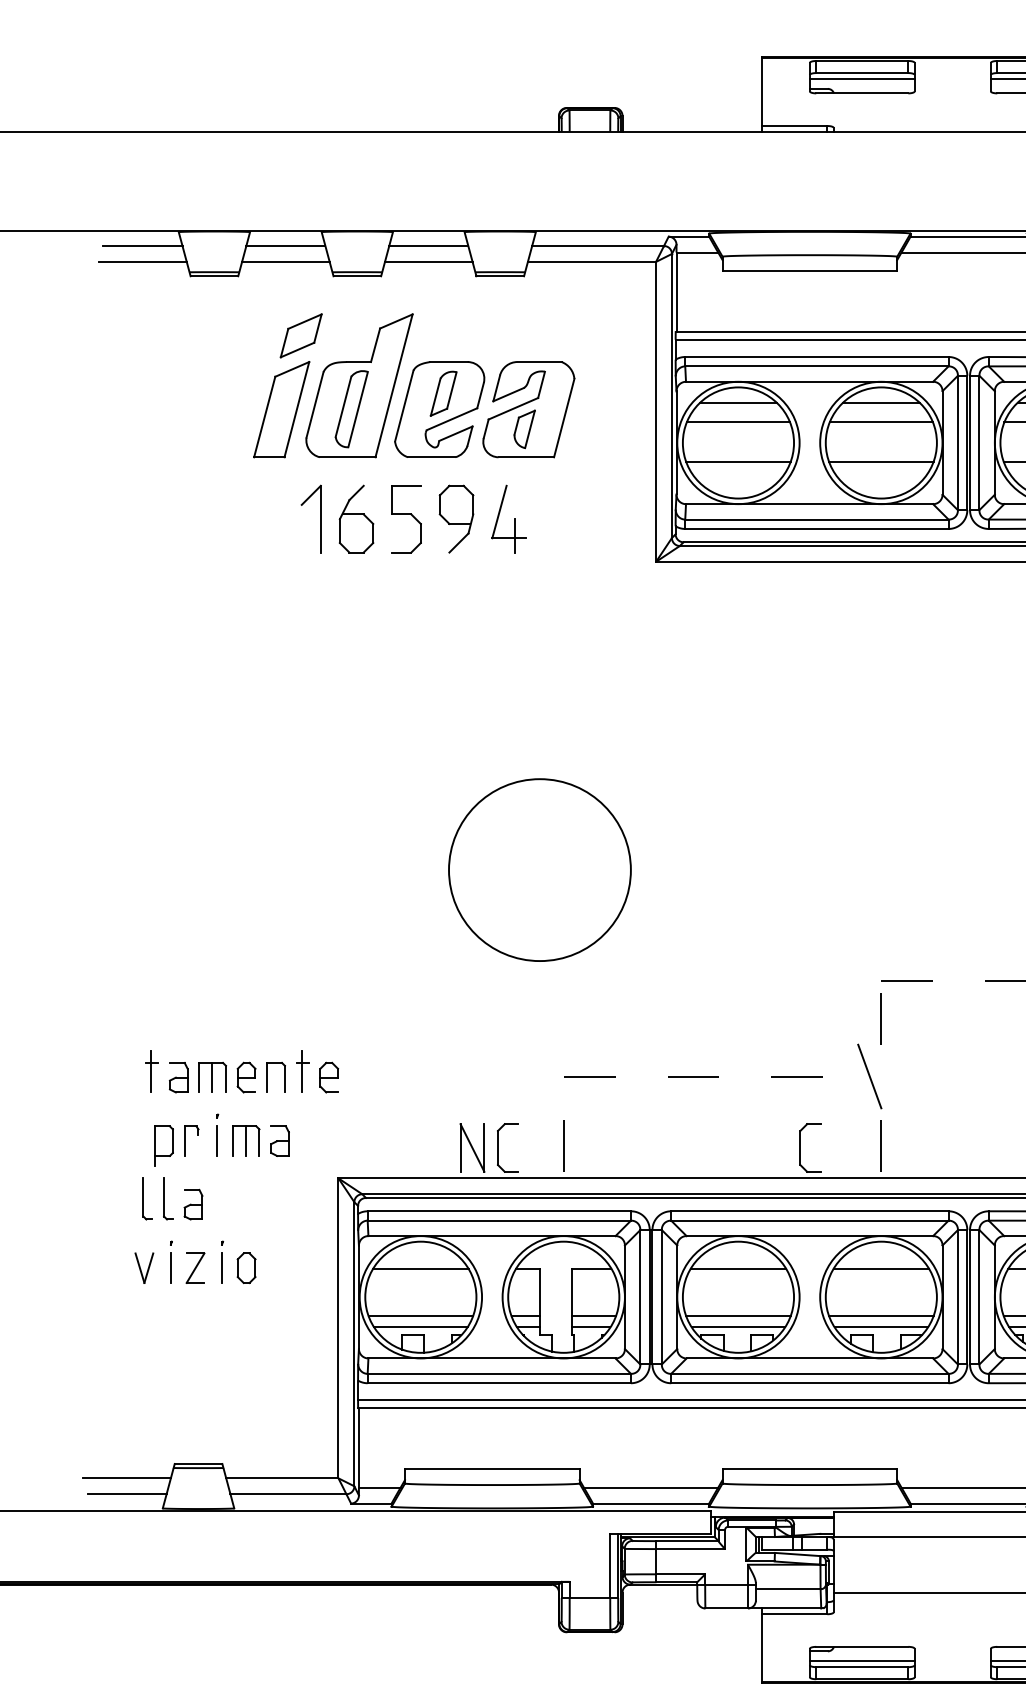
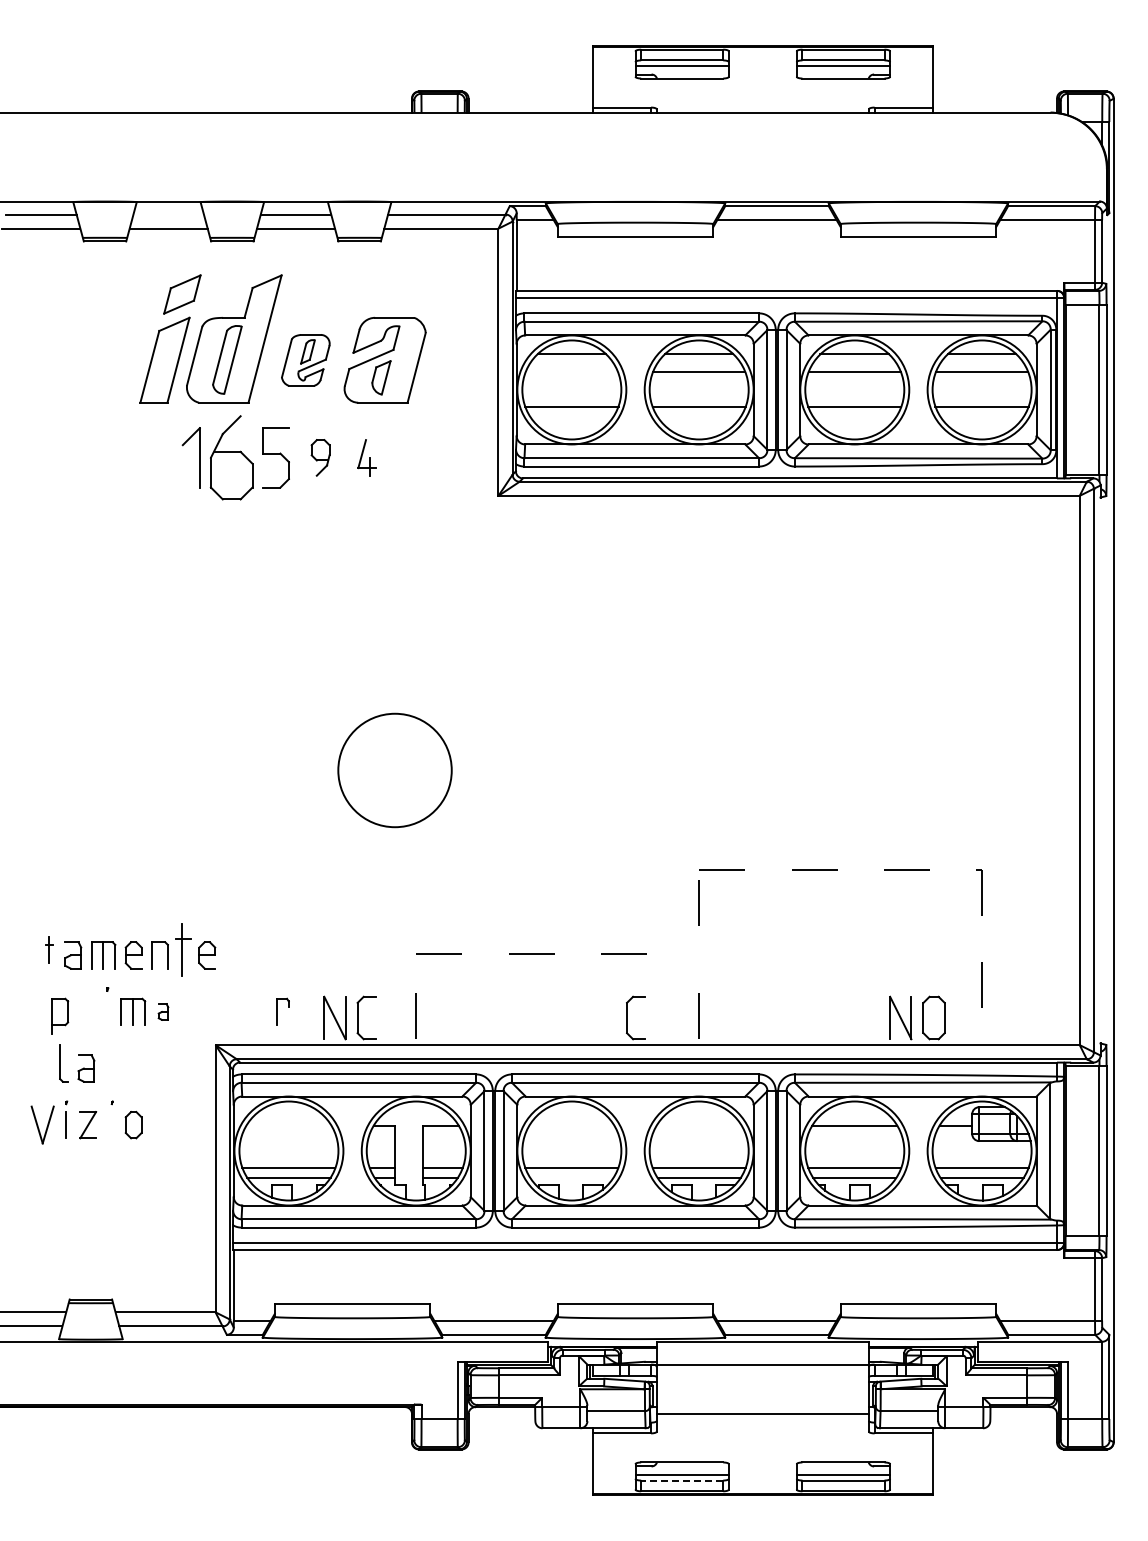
line: (285, 246) -> (168, 214), removed
part: (439, 409) -> (305, 360), size x0.6
line: (738, 422) -> (571, 371), removed
part: (356, 518) -> (231, 457), size x1.4
part: (456, 518) -> (320, 457), size x0.6
part: (507, 518) -> (366, 457), size x0.6
circle: (540, 870) -> (395, 770), size x0.7
part: (152, 1072) -> (49, 950), size x0.7
part: (302, 1072) -> (183, 950), size x1.4
line: (869, 1076) -> (688, 954), removed
part: (191, 1140) -> (282, 1011), moved
line: (217, 1140) -> (107, 1011), removed
part: (280, 1140) -> (163, 1011), size x0.6
part: (147, 1199) -> (45, 1063), removed
part: (144, 1268) -> (42, 1125), size x1.4
line: (221, 1268) -> (111, 1125), removed
line: (420, 1268) -> (288, 1125), removed
line: (738, 1268) -> (571, 1125), removed
line: (880, 1268) -> (698, 1125), removed
line: (738, 1326) -> (571, 1177), removed
line: (861, 1667) -> (681, 1480), solid -> dashed

